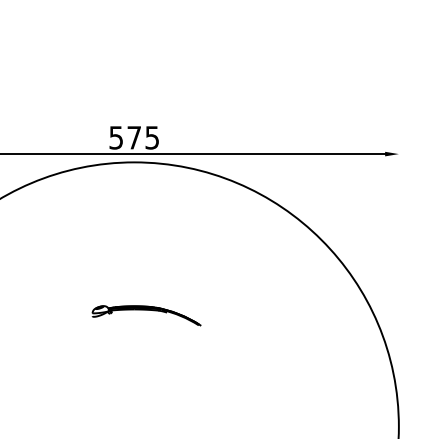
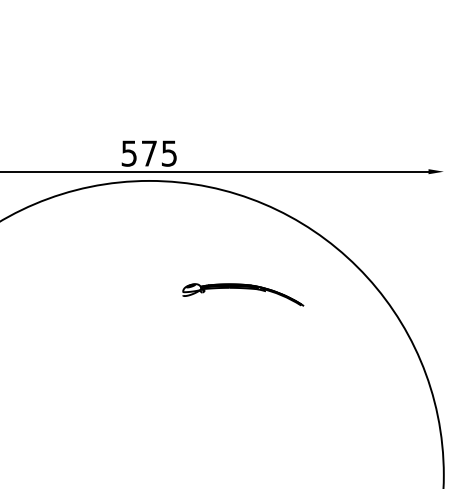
part: (146, 315) -> (243, 294), moved

